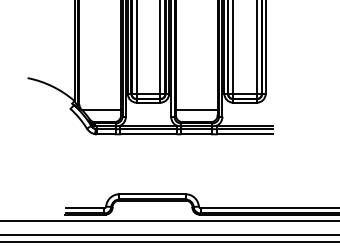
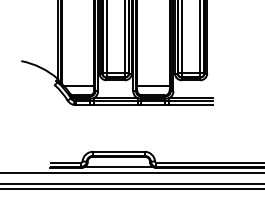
line: (152, 213) -> (118, 166), added

